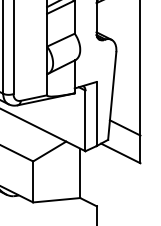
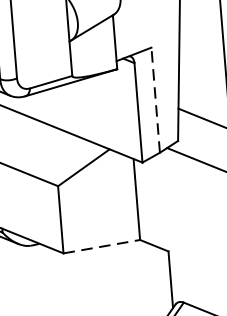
line: (96, 113) -> (155, 99), solid -> dashed
line: (56, 200) -> (101, 247), solid -> dashed

